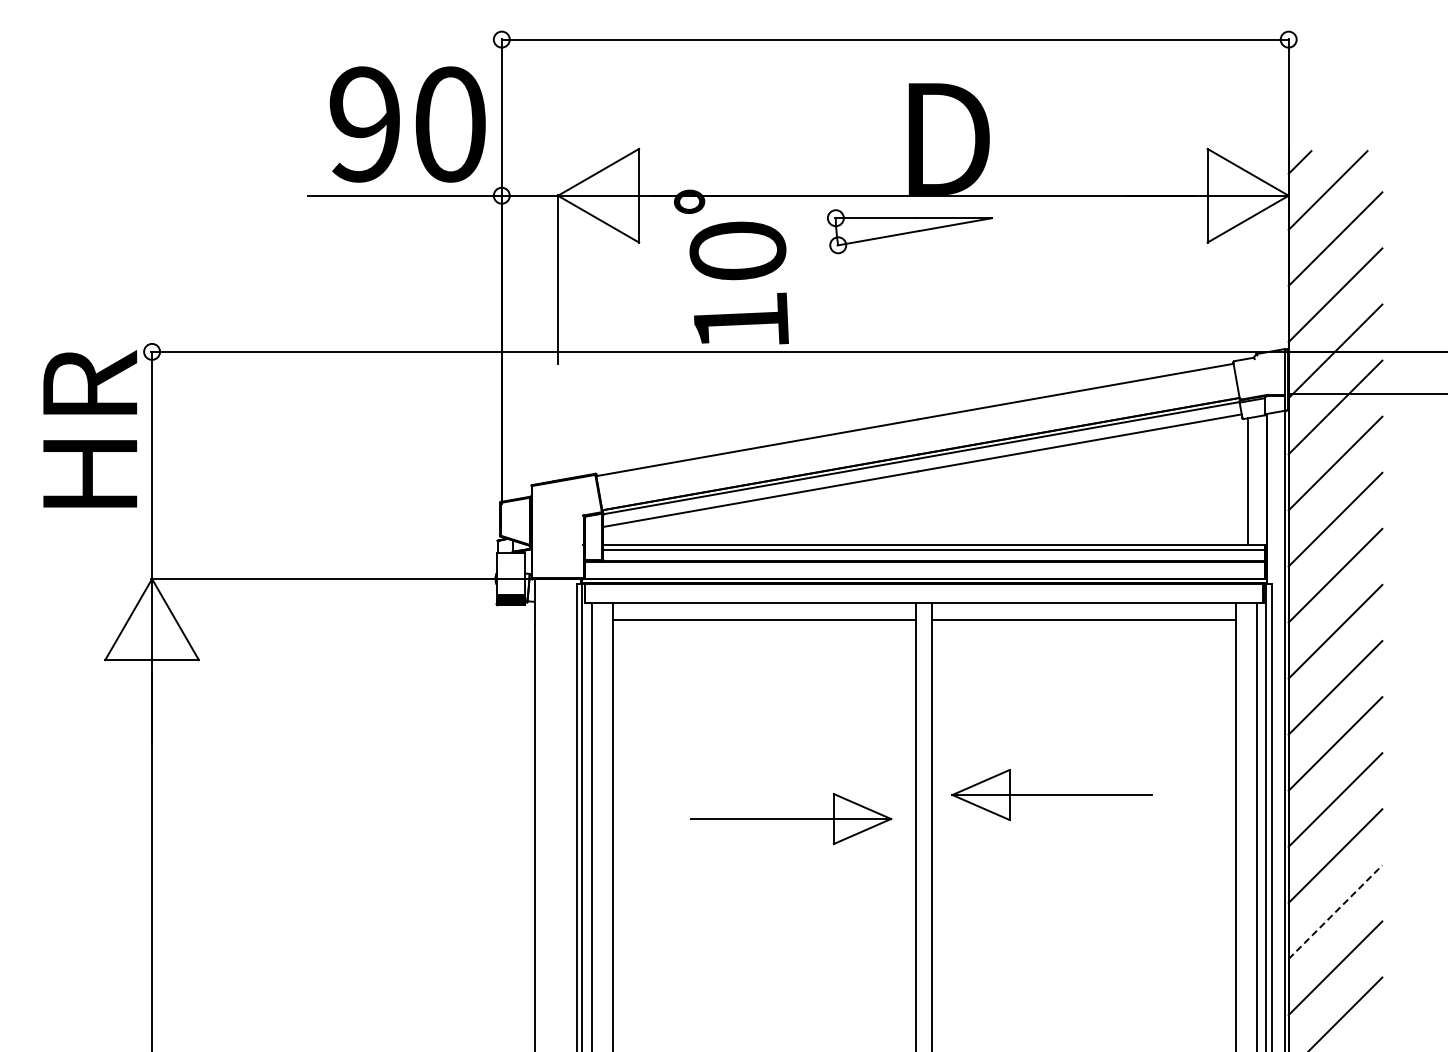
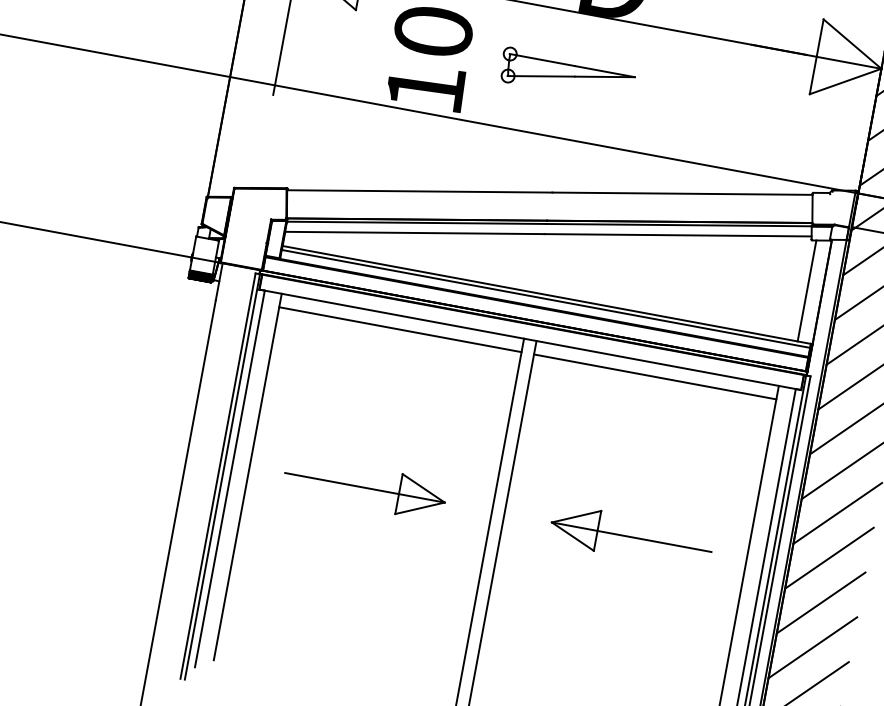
part: (909, 231) -> (567, 75), moved
part: (1051, 794) -> (631, 536), moved
part: (791, 818) -> (365, 487), moved
line: (1335, 911) -> (812, 647), dashed -> solid

